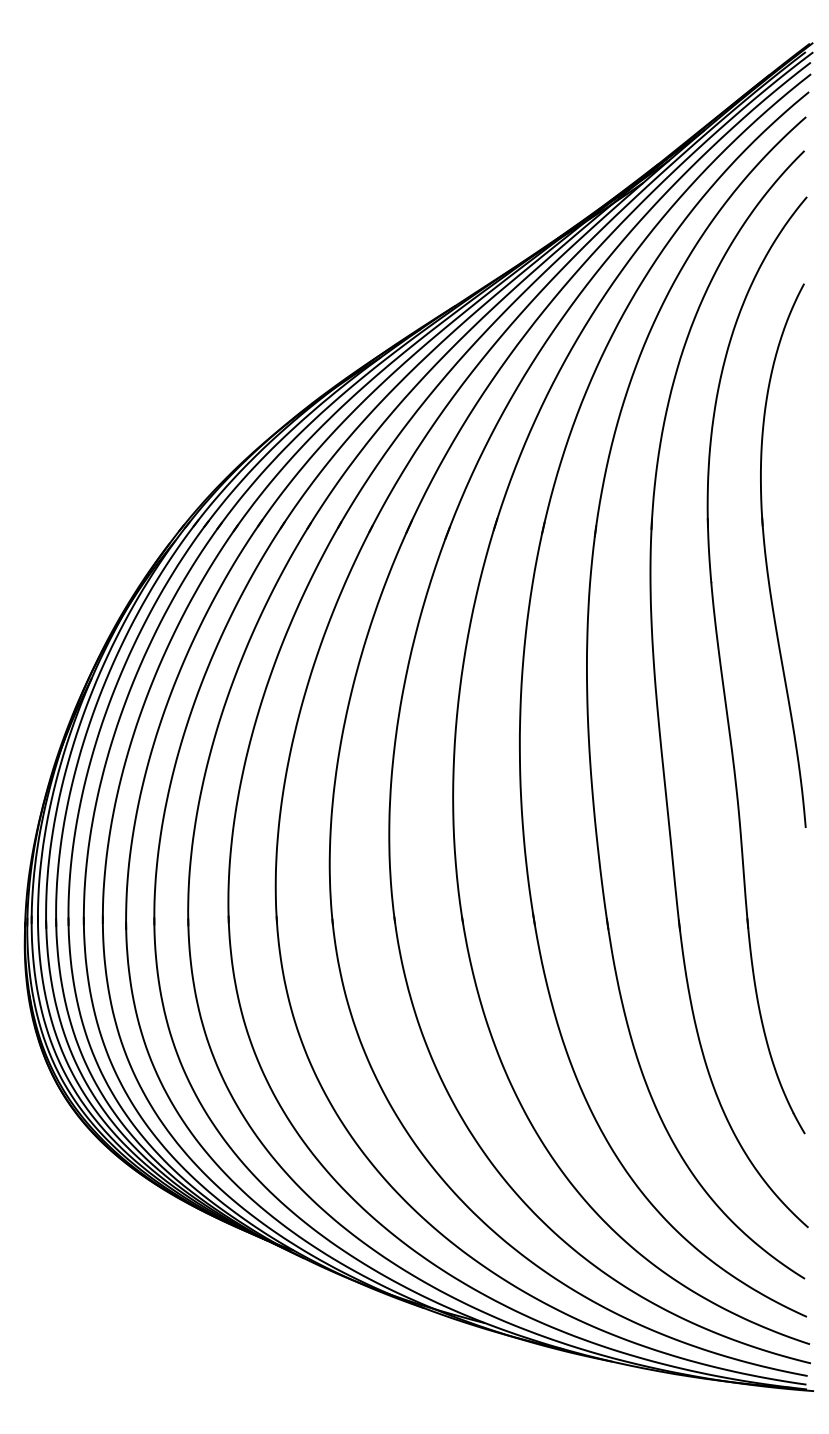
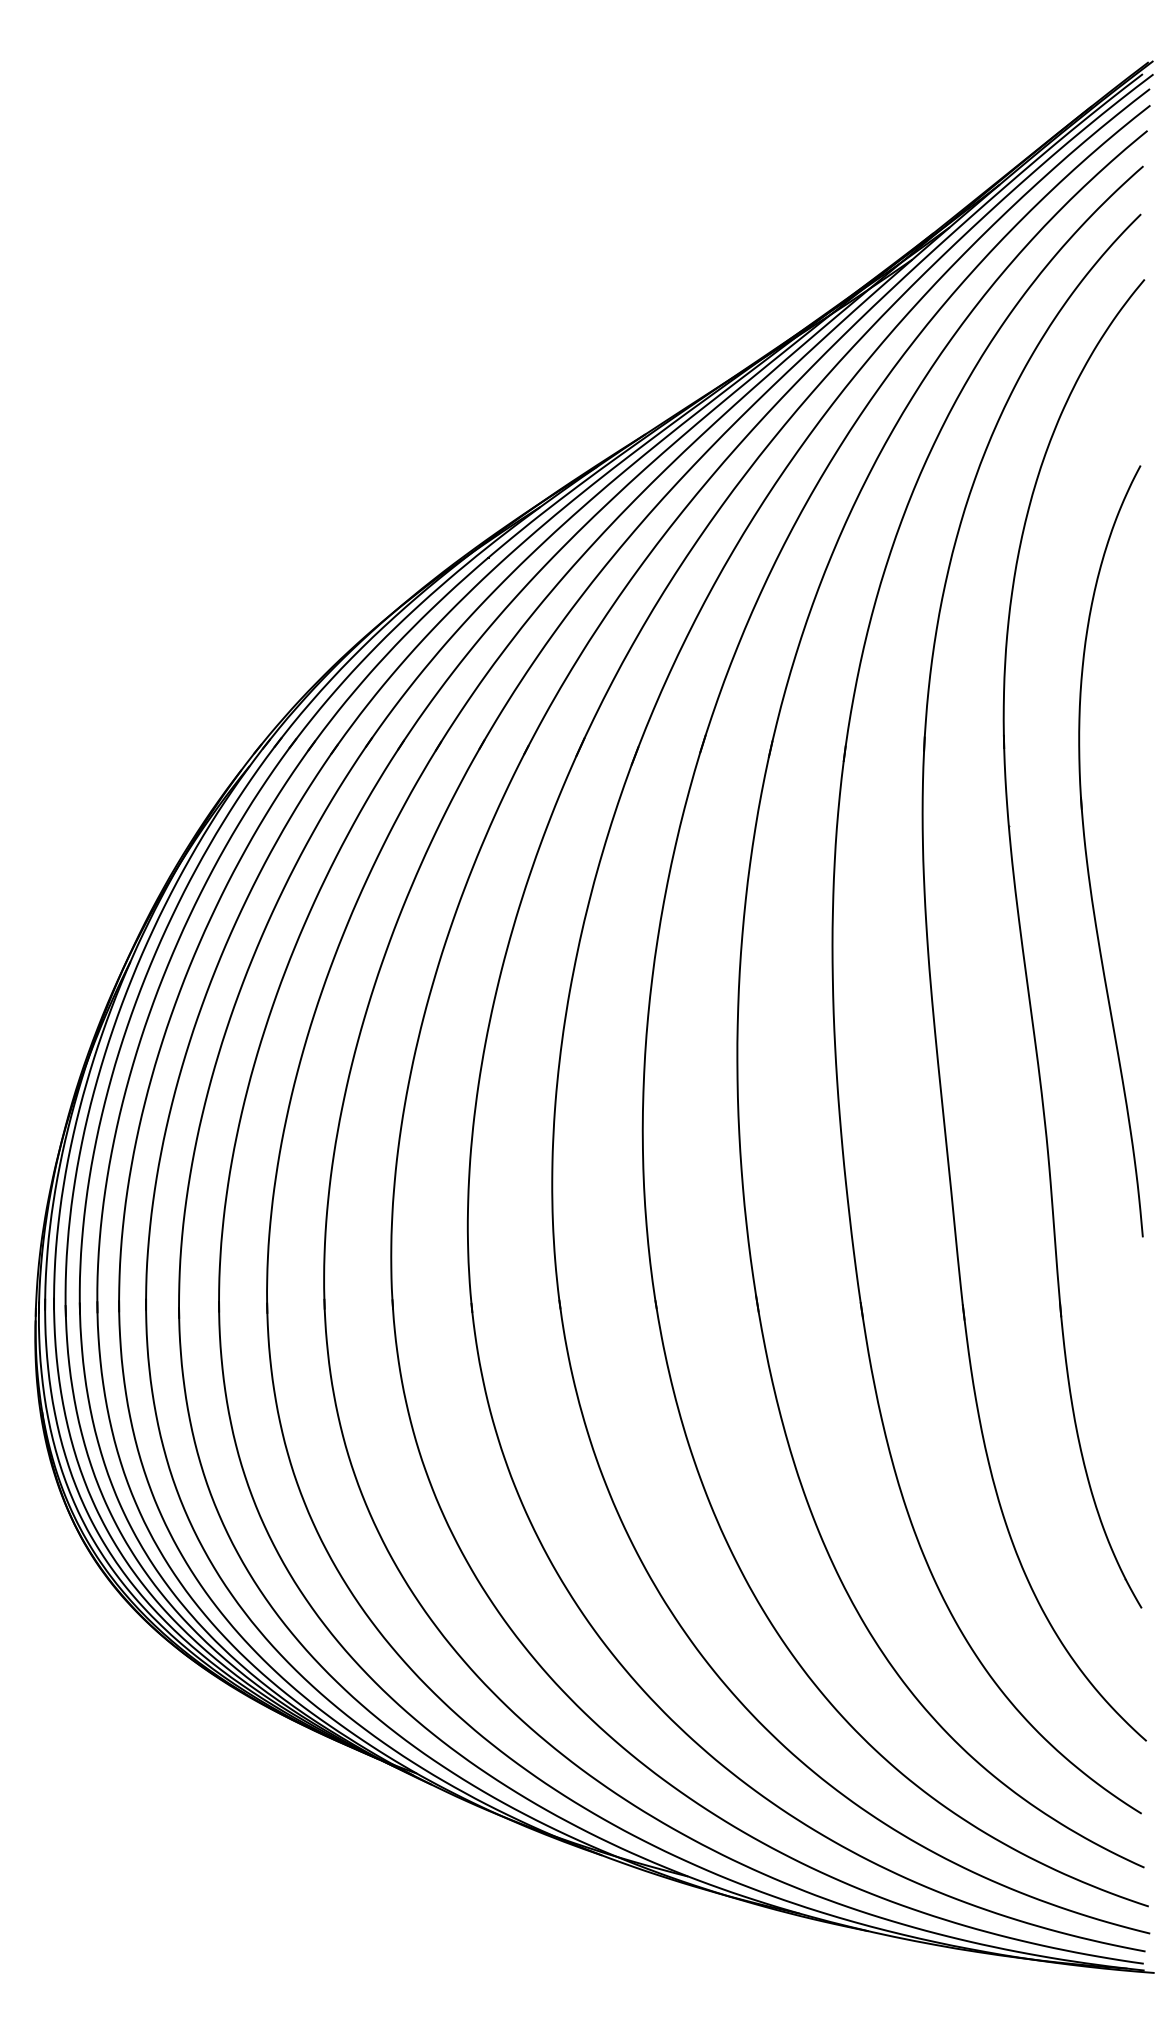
part: (766, 557) -> (1087, 854), moved

